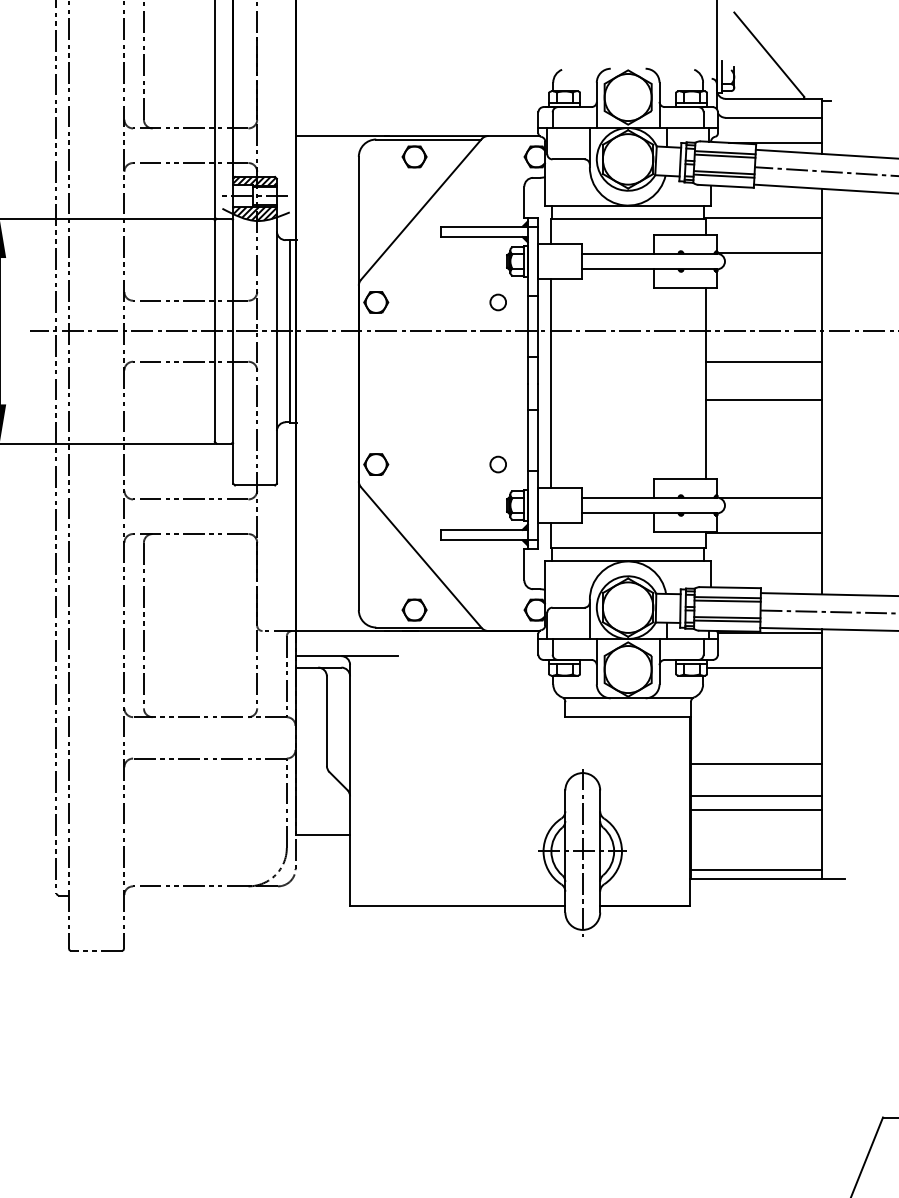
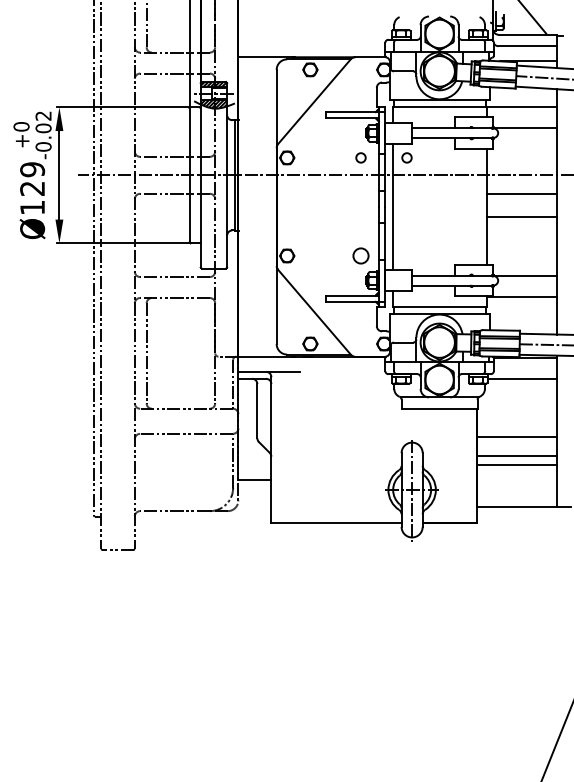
circle: (573, 301) -> (406, 157), added
circle: (497, 463) -> (360, 255), size x1.6
line: (755, 870) -> (516, 501), removed

